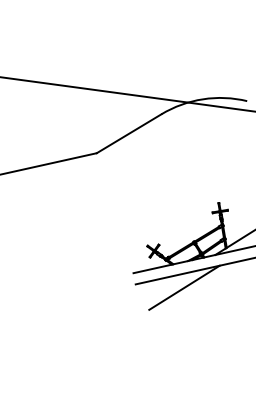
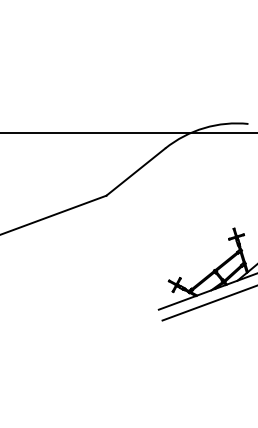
line: (184, 286) -> (211, 316), removed

